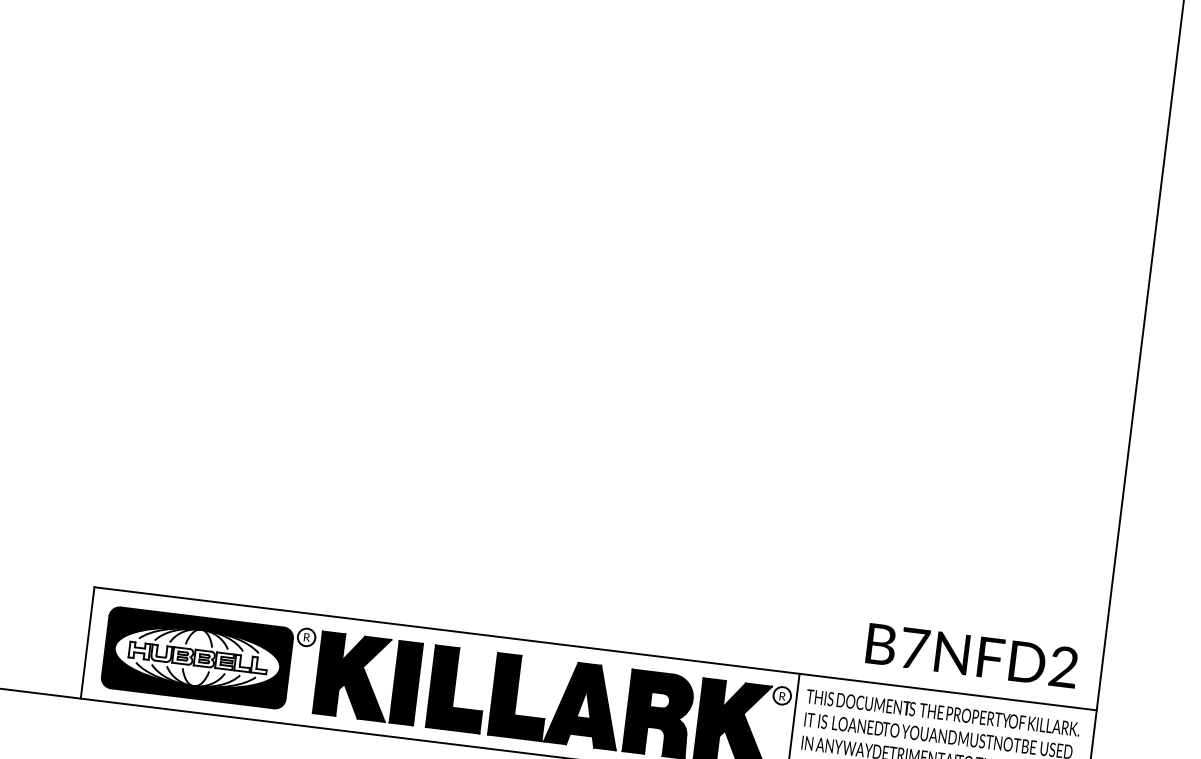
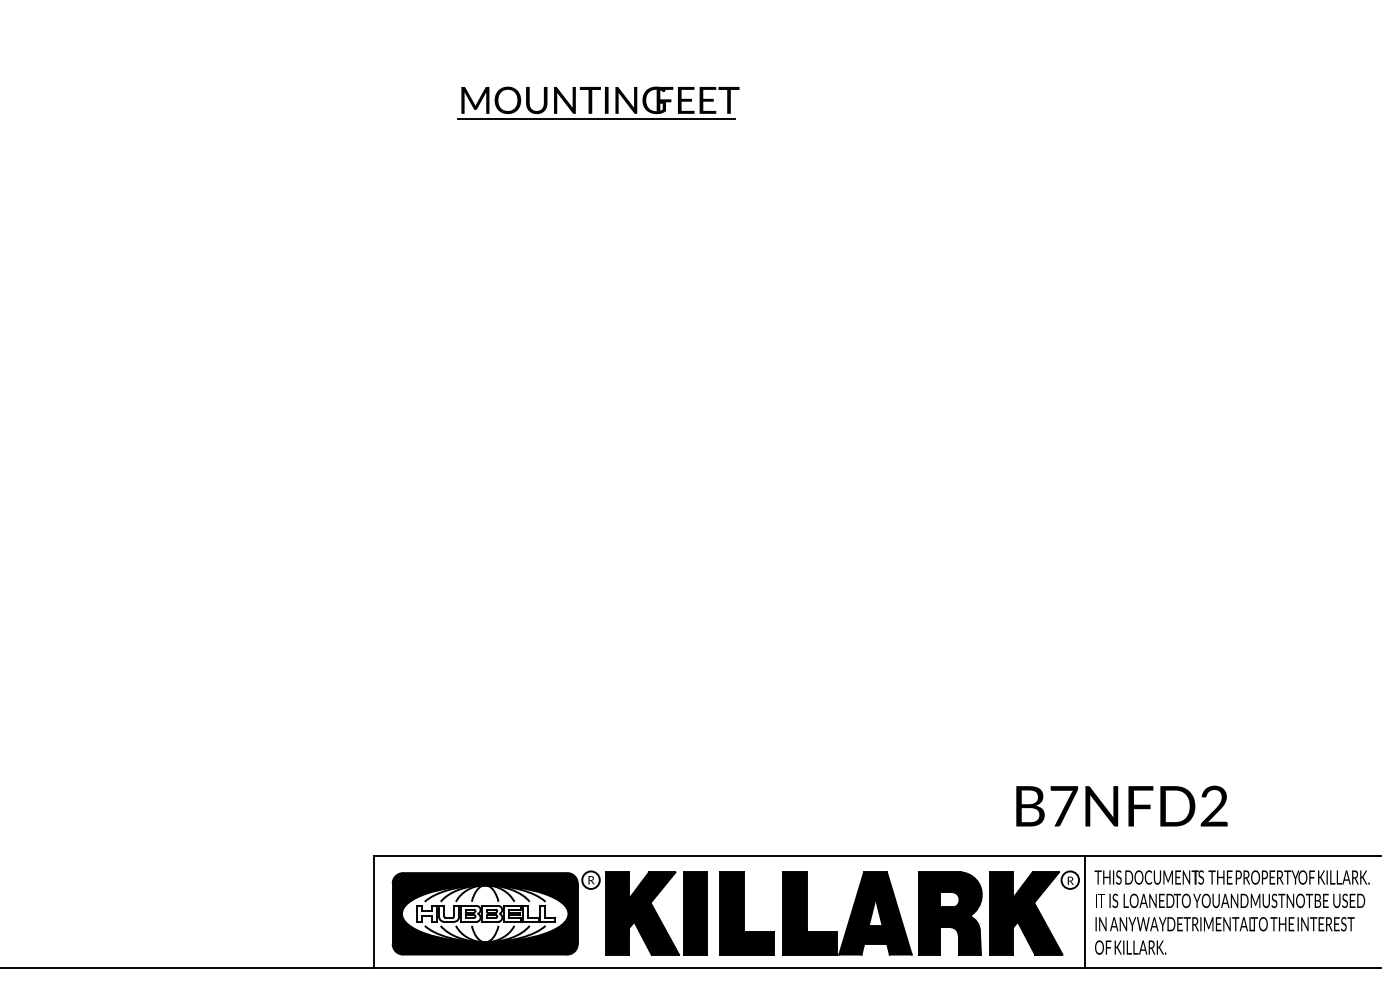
text: (971, 654) -> (1121, 805), moved

